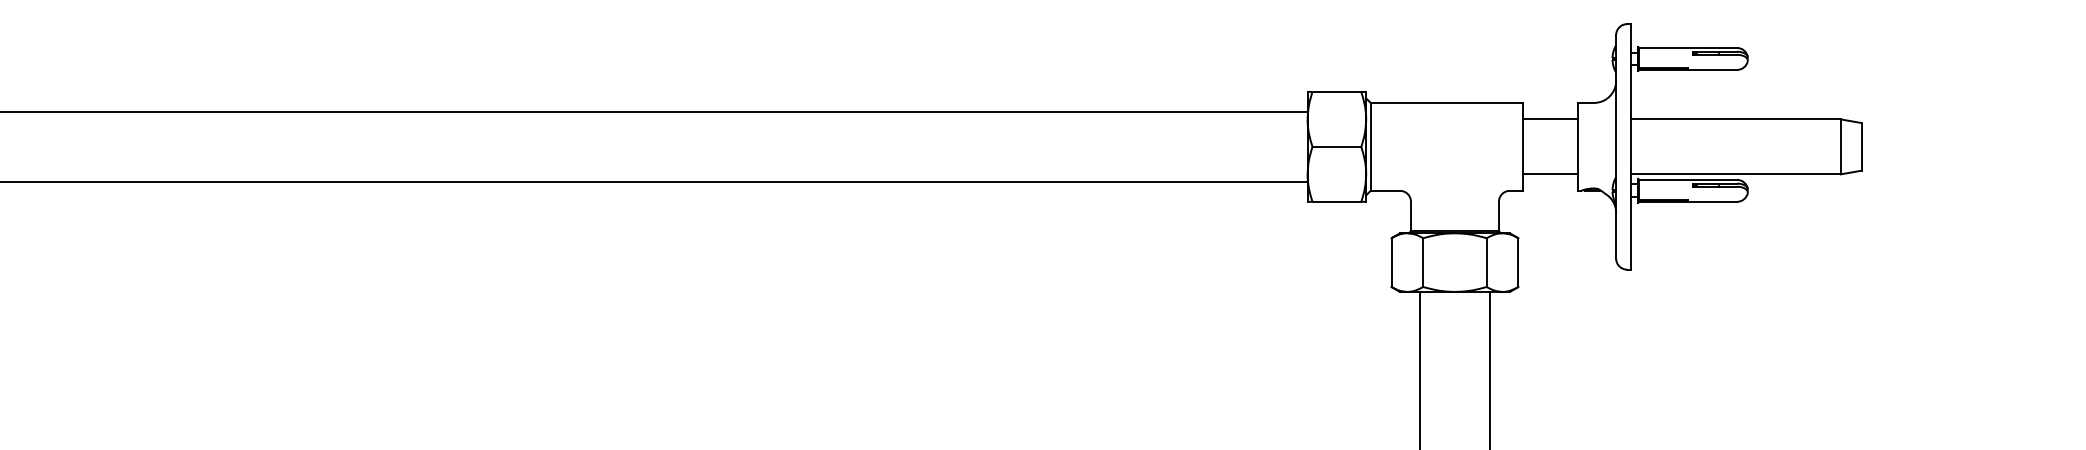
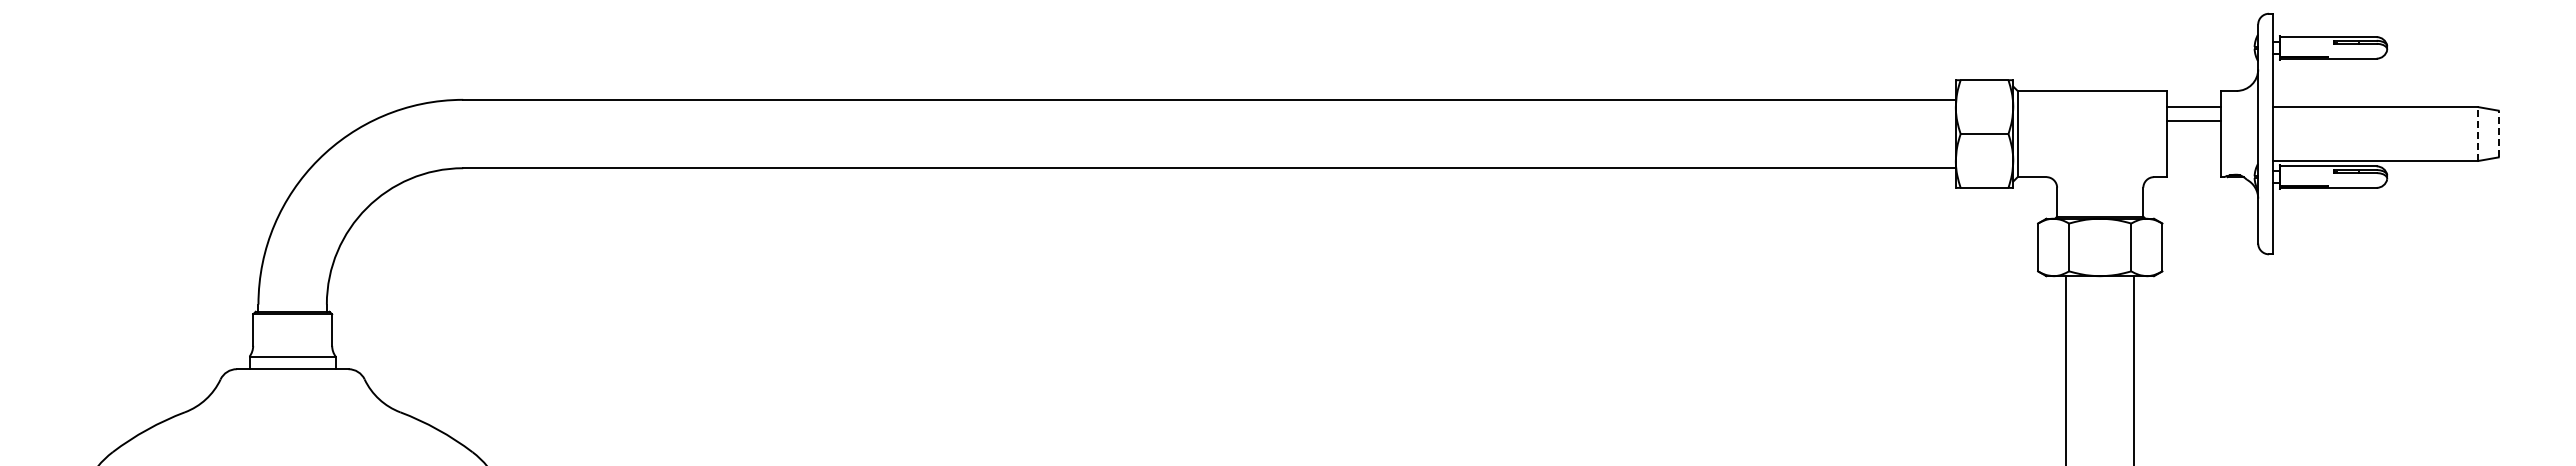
line: (1861, 146) -> (2498, 133), solid -> dashed
line: (1840, 147) -> (2478, 134), solid -> dashed
line: (1550, 173) -> (2193, 120), moved

